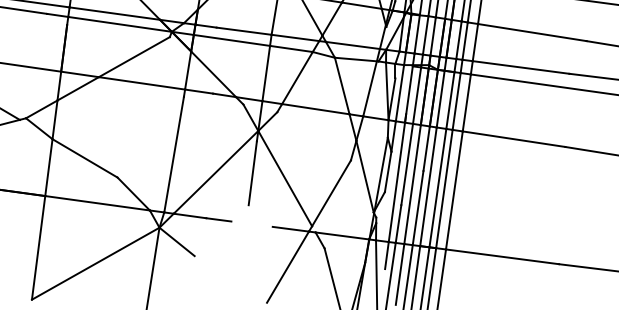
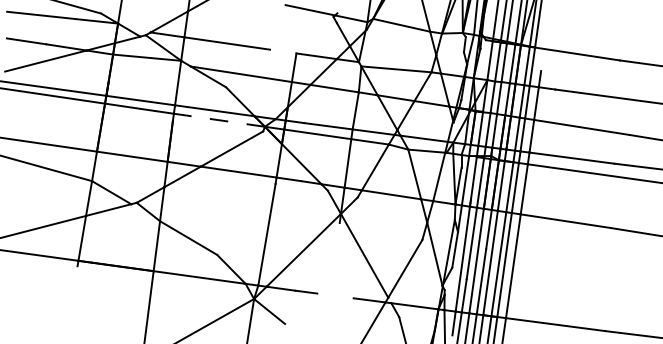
line: (120, 24) -> (219, 120), solid -> dashed
line: (252, 173) -> (335, 251), removed

